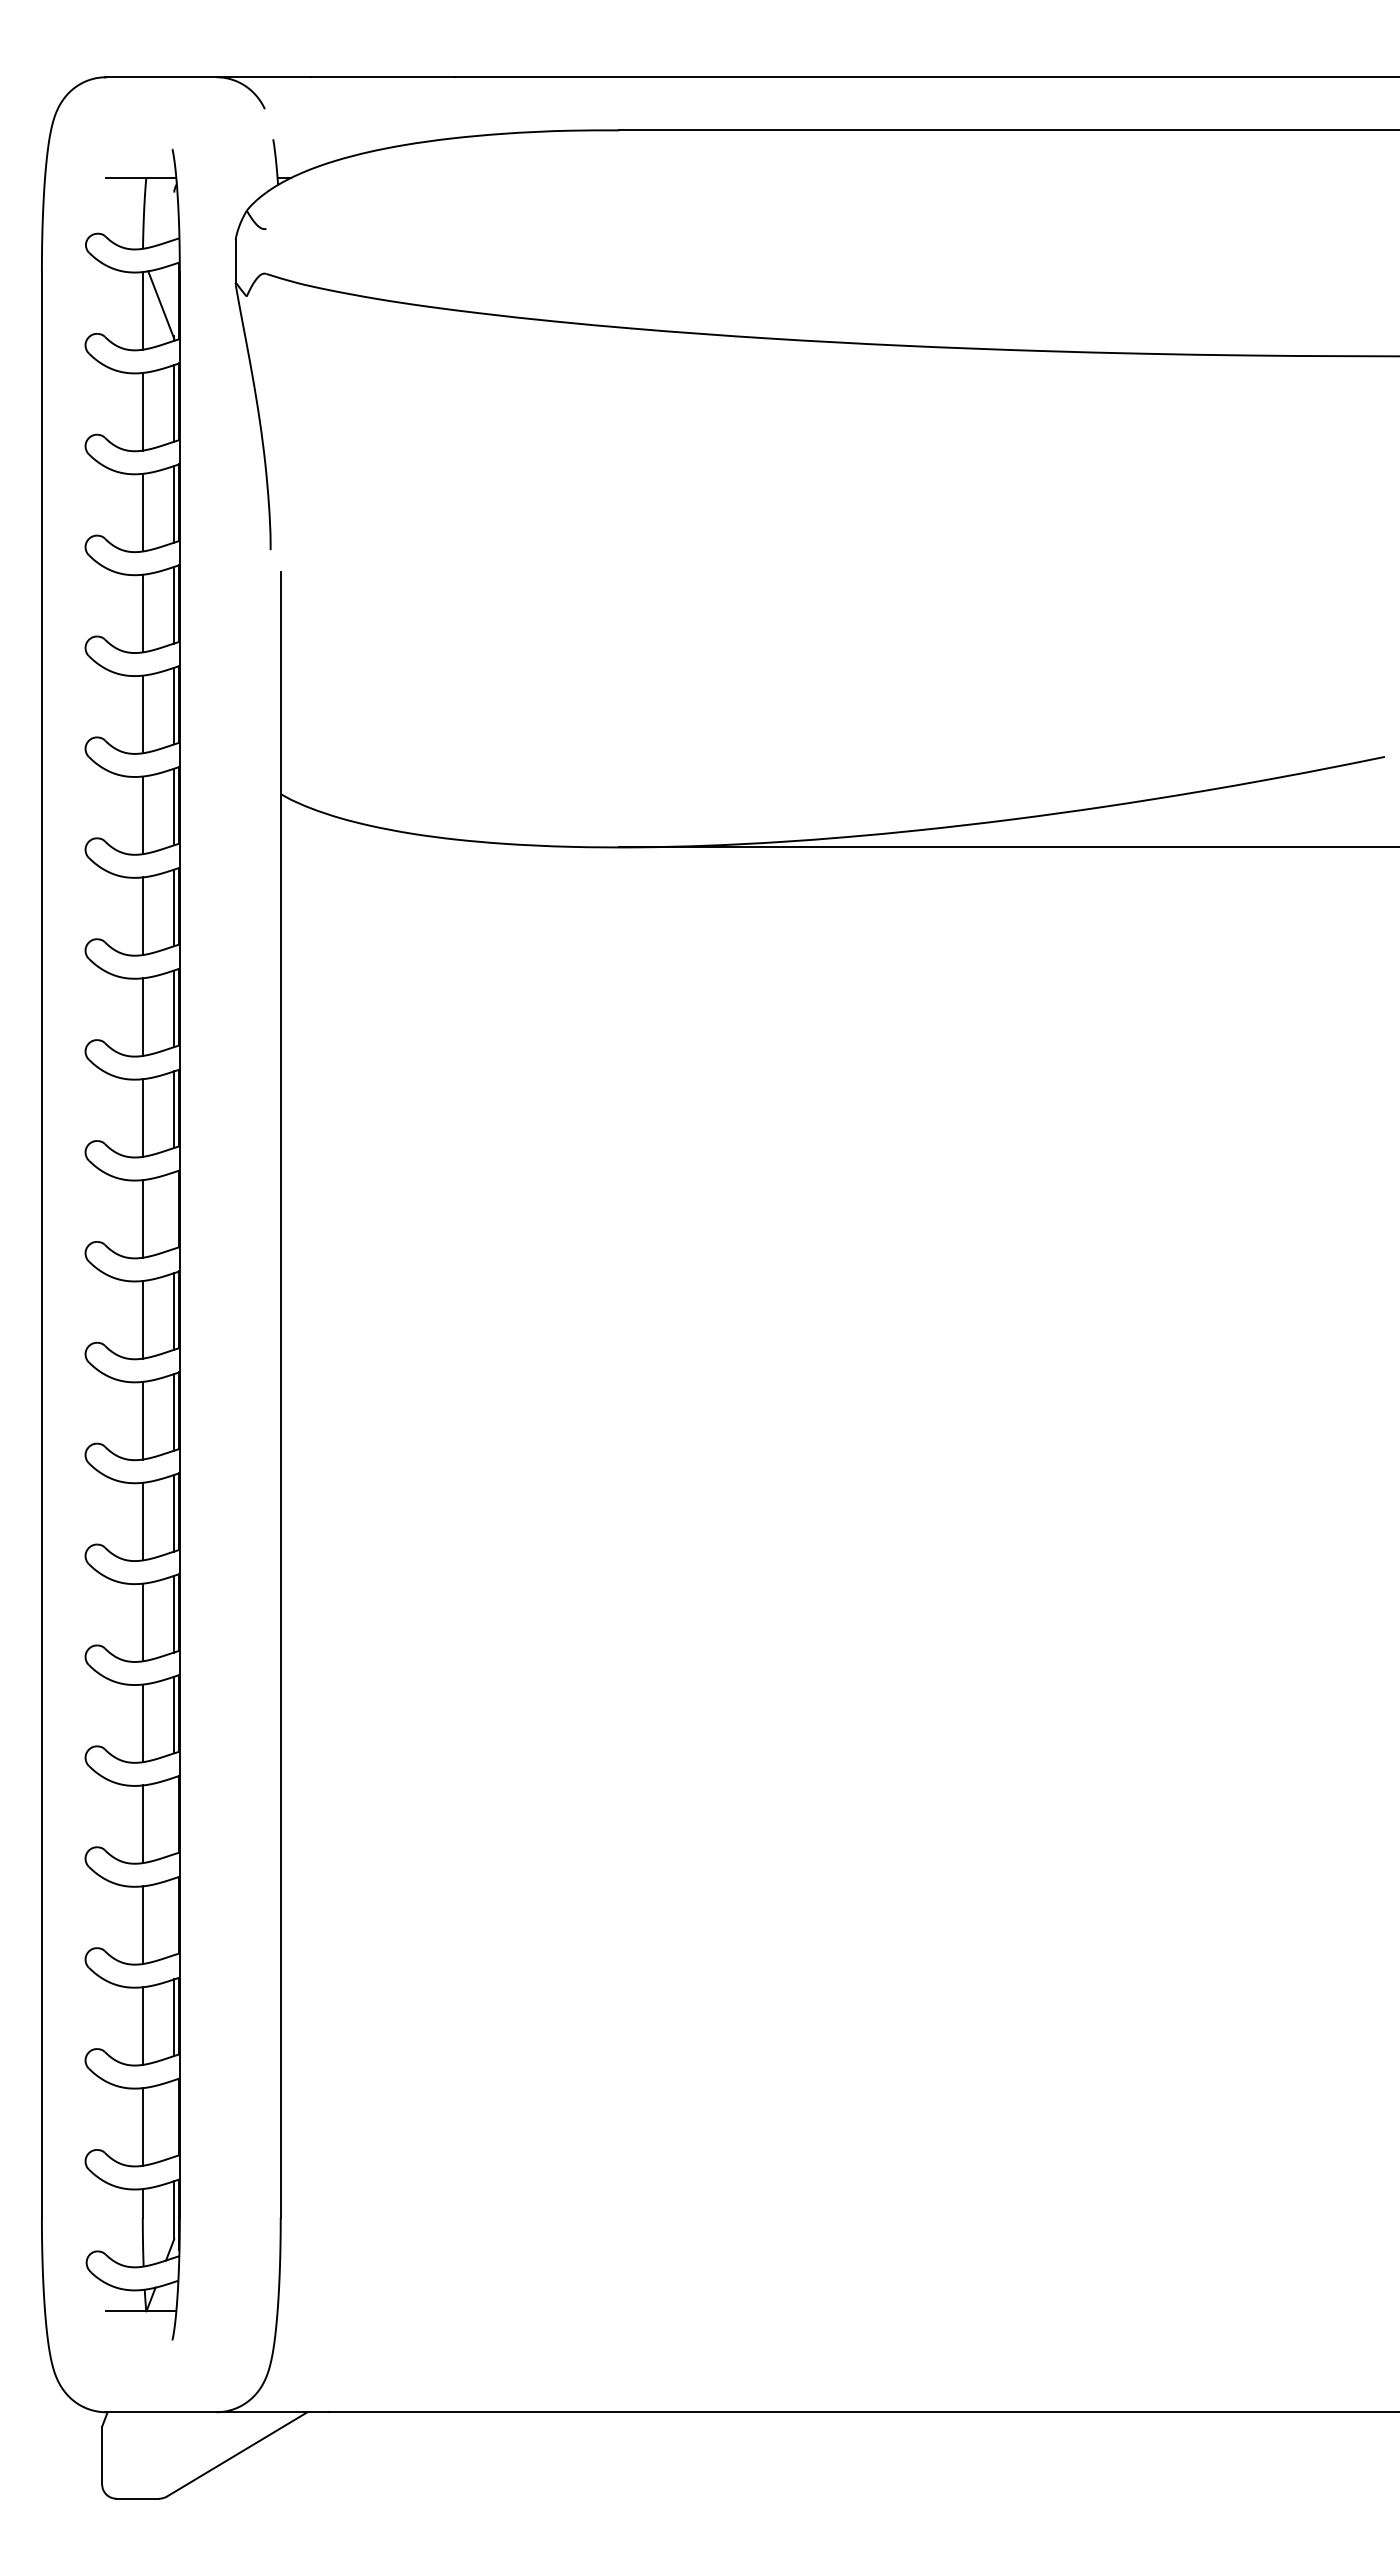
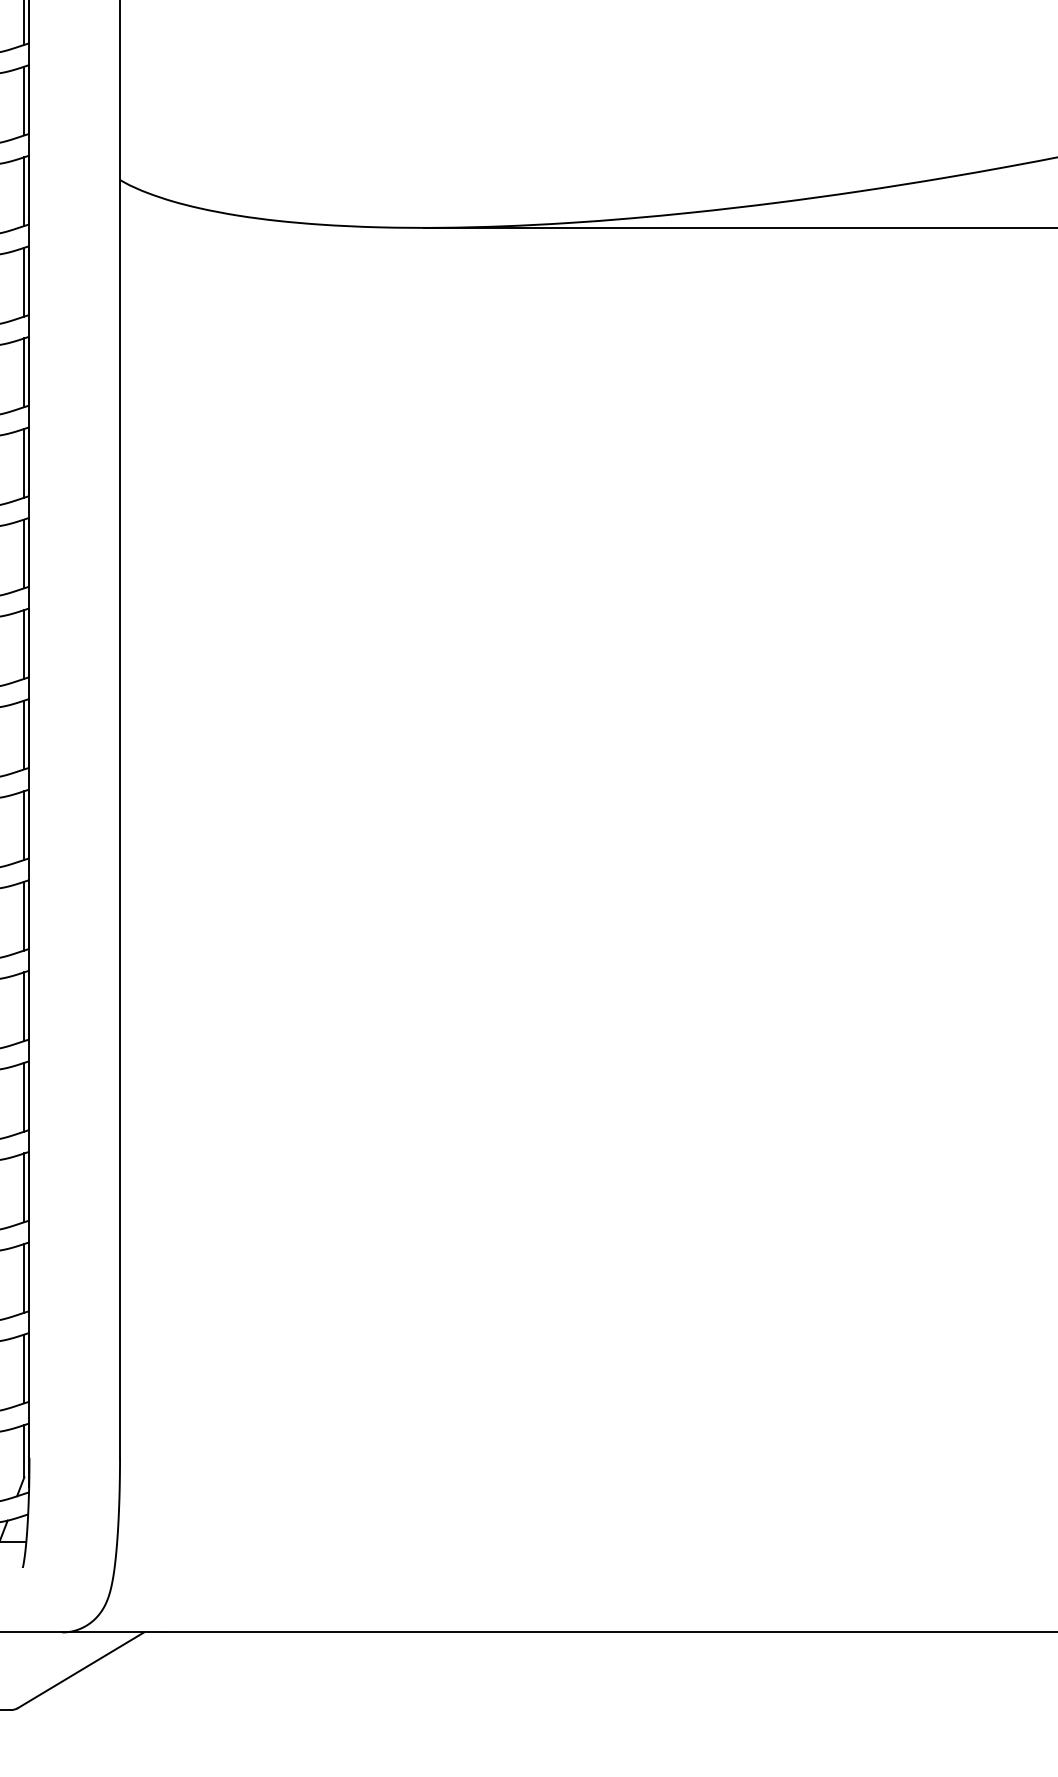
line: (174, 1210) -> (24, 553), added
line: (174, 1815) -> (24, 1096), added
line: (174, 1916) -> (24, 1187), added
line: (174, 2118) -> (24, 1368), added

